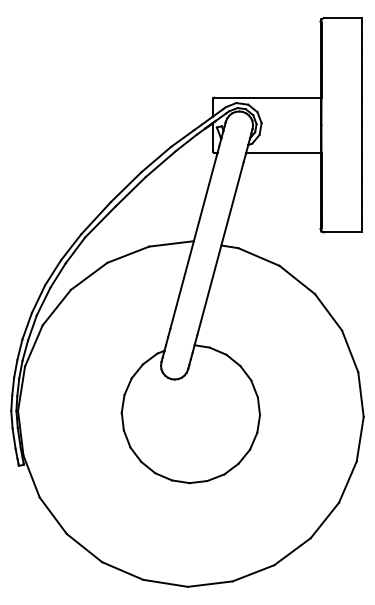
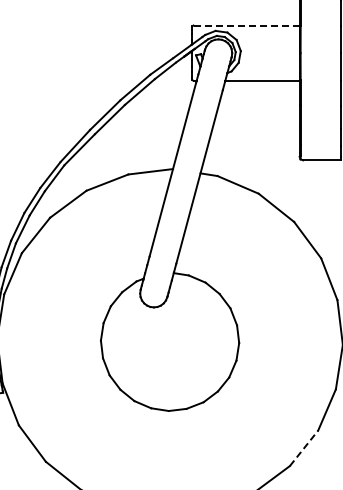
line: (267, 97) -> (246, 25), solid -> dashed
line: (324, 520) -> (303, 448), solid -> dashed

